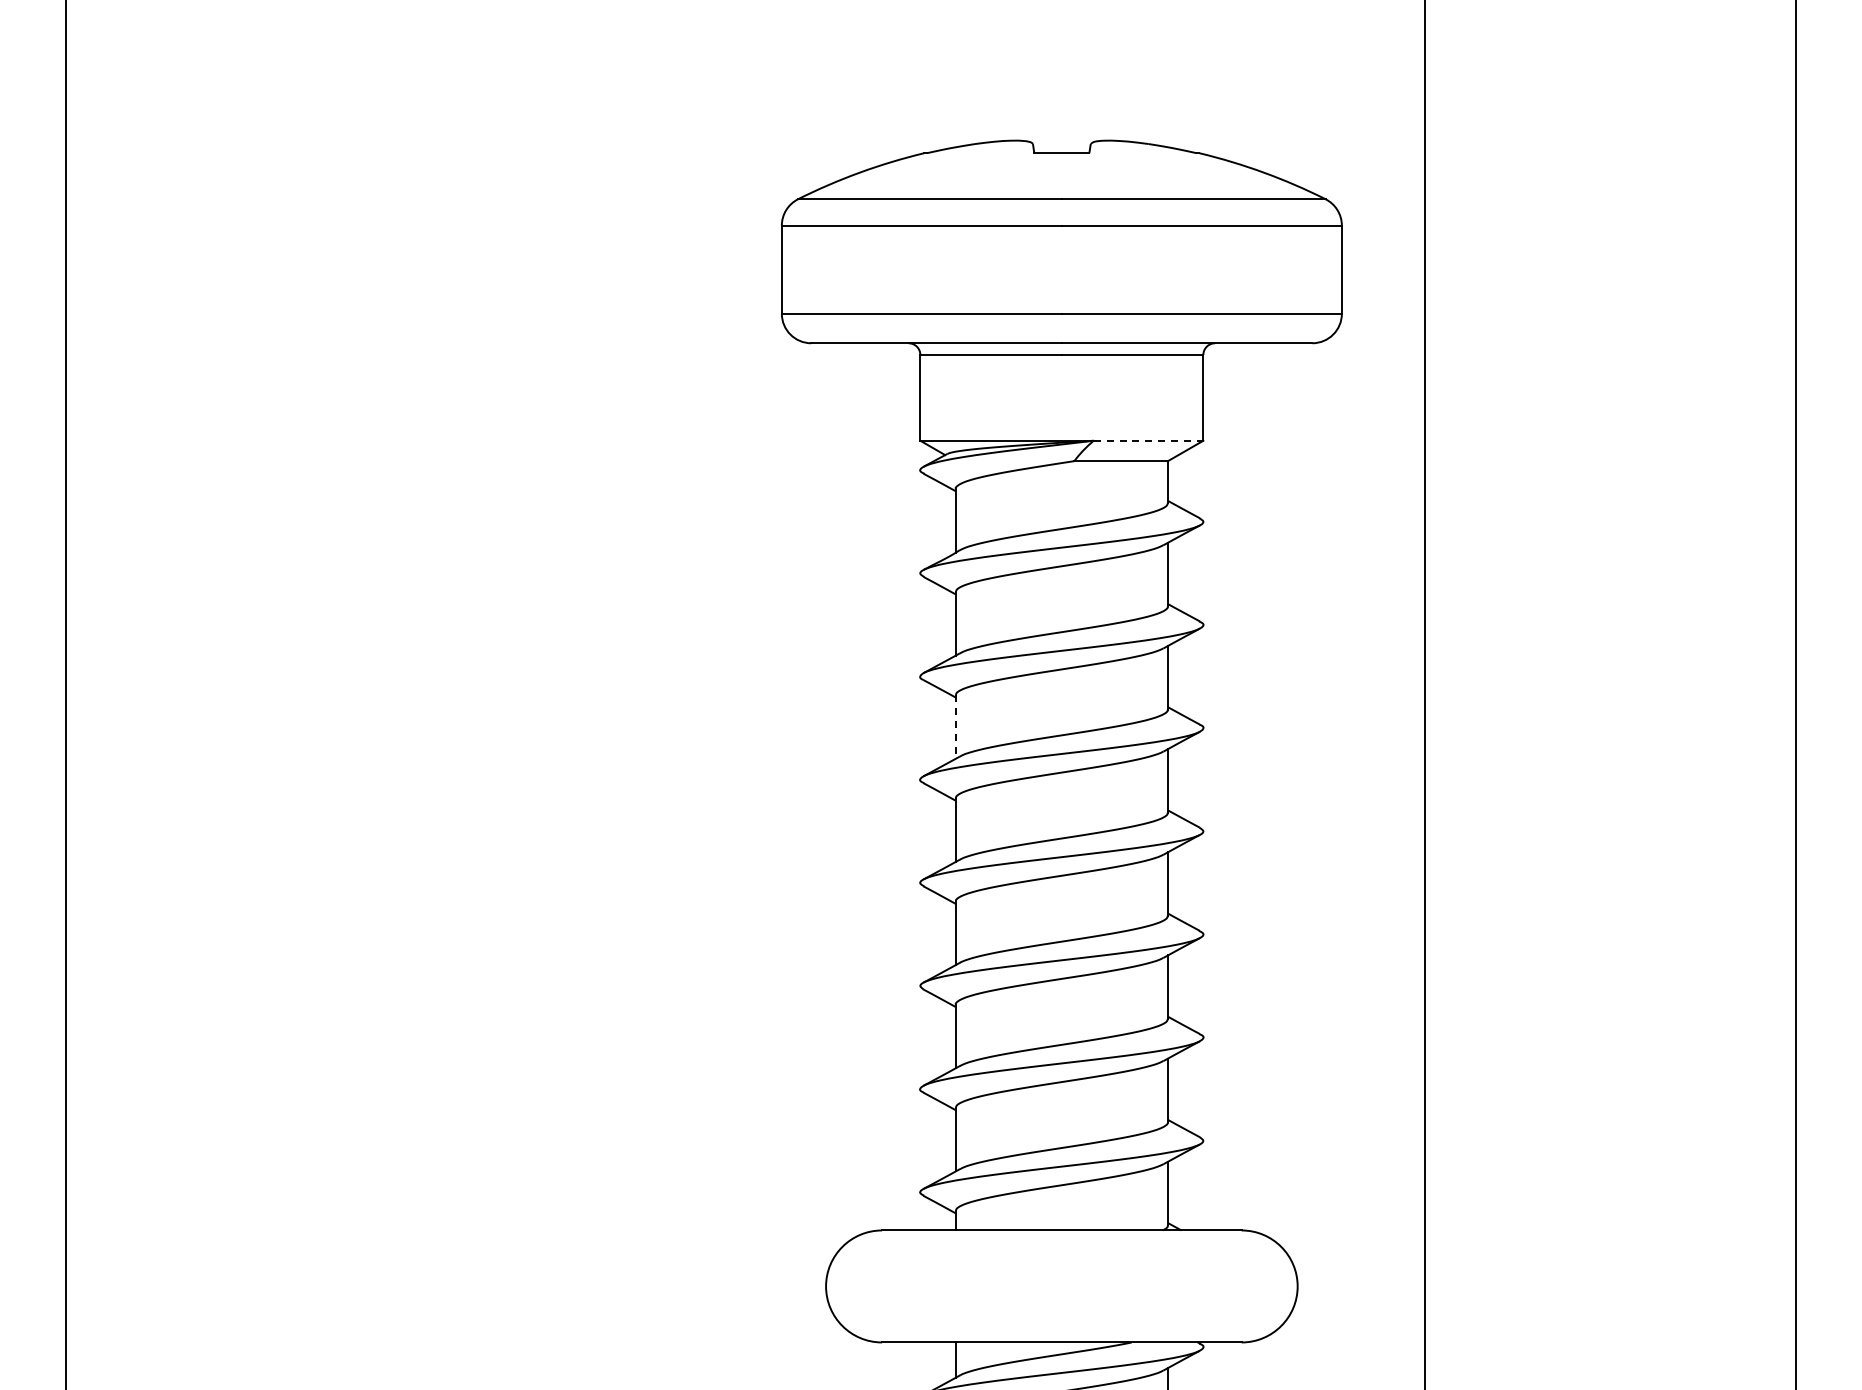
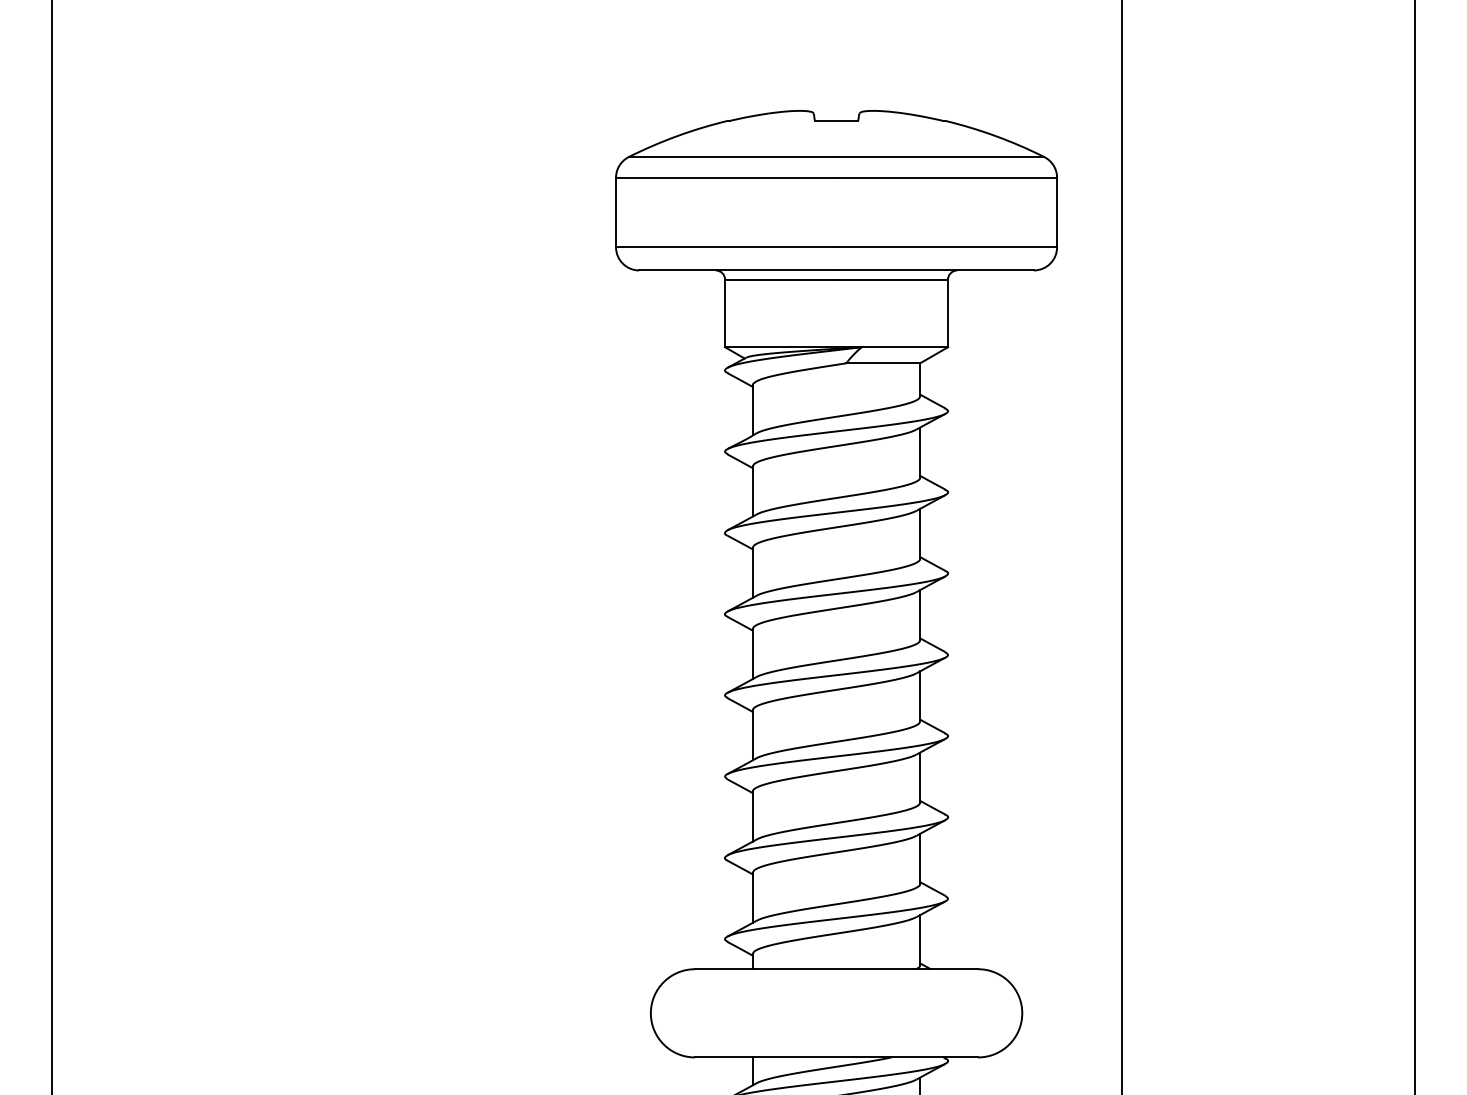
line: (1148, 440) -> (904, 347), dashed -> solid
line: (955, 727) -> (752, 573), dashed -> solid

